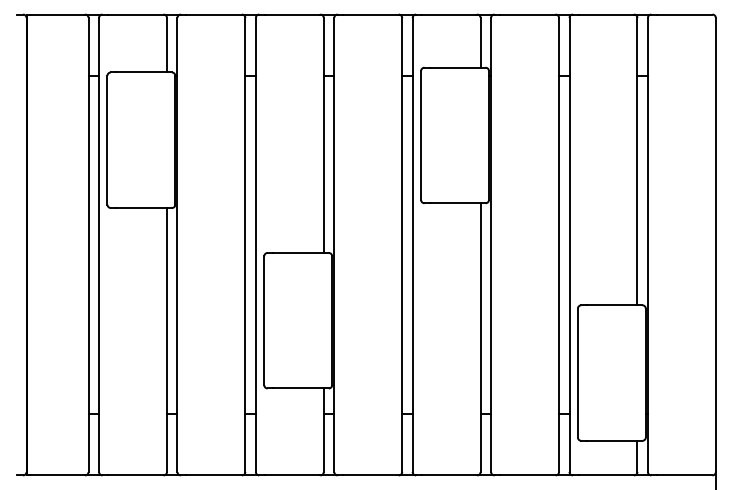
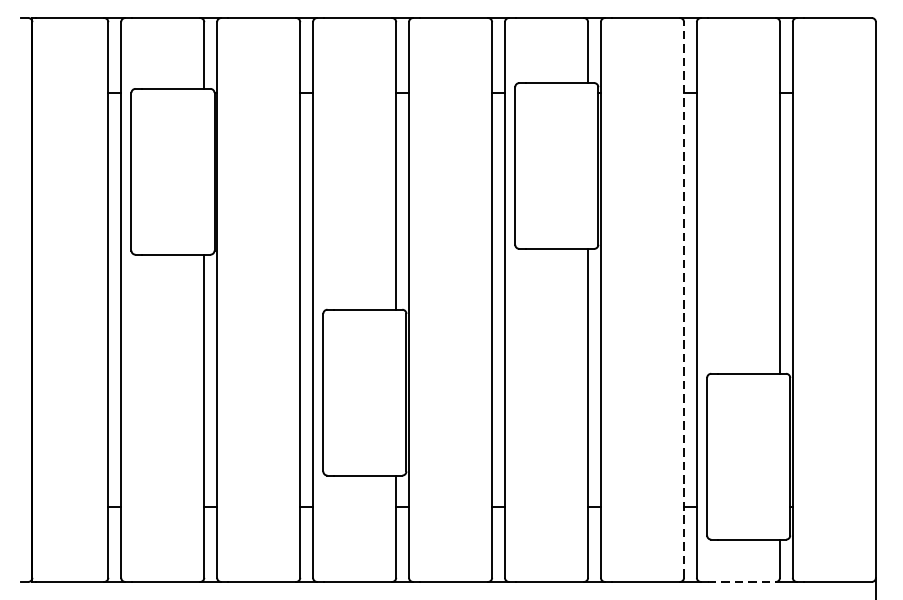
line: (559, 244) -> (684, 299), solid -> dashed
line: (606, 475) -> (742, 582), solid -> dashed

